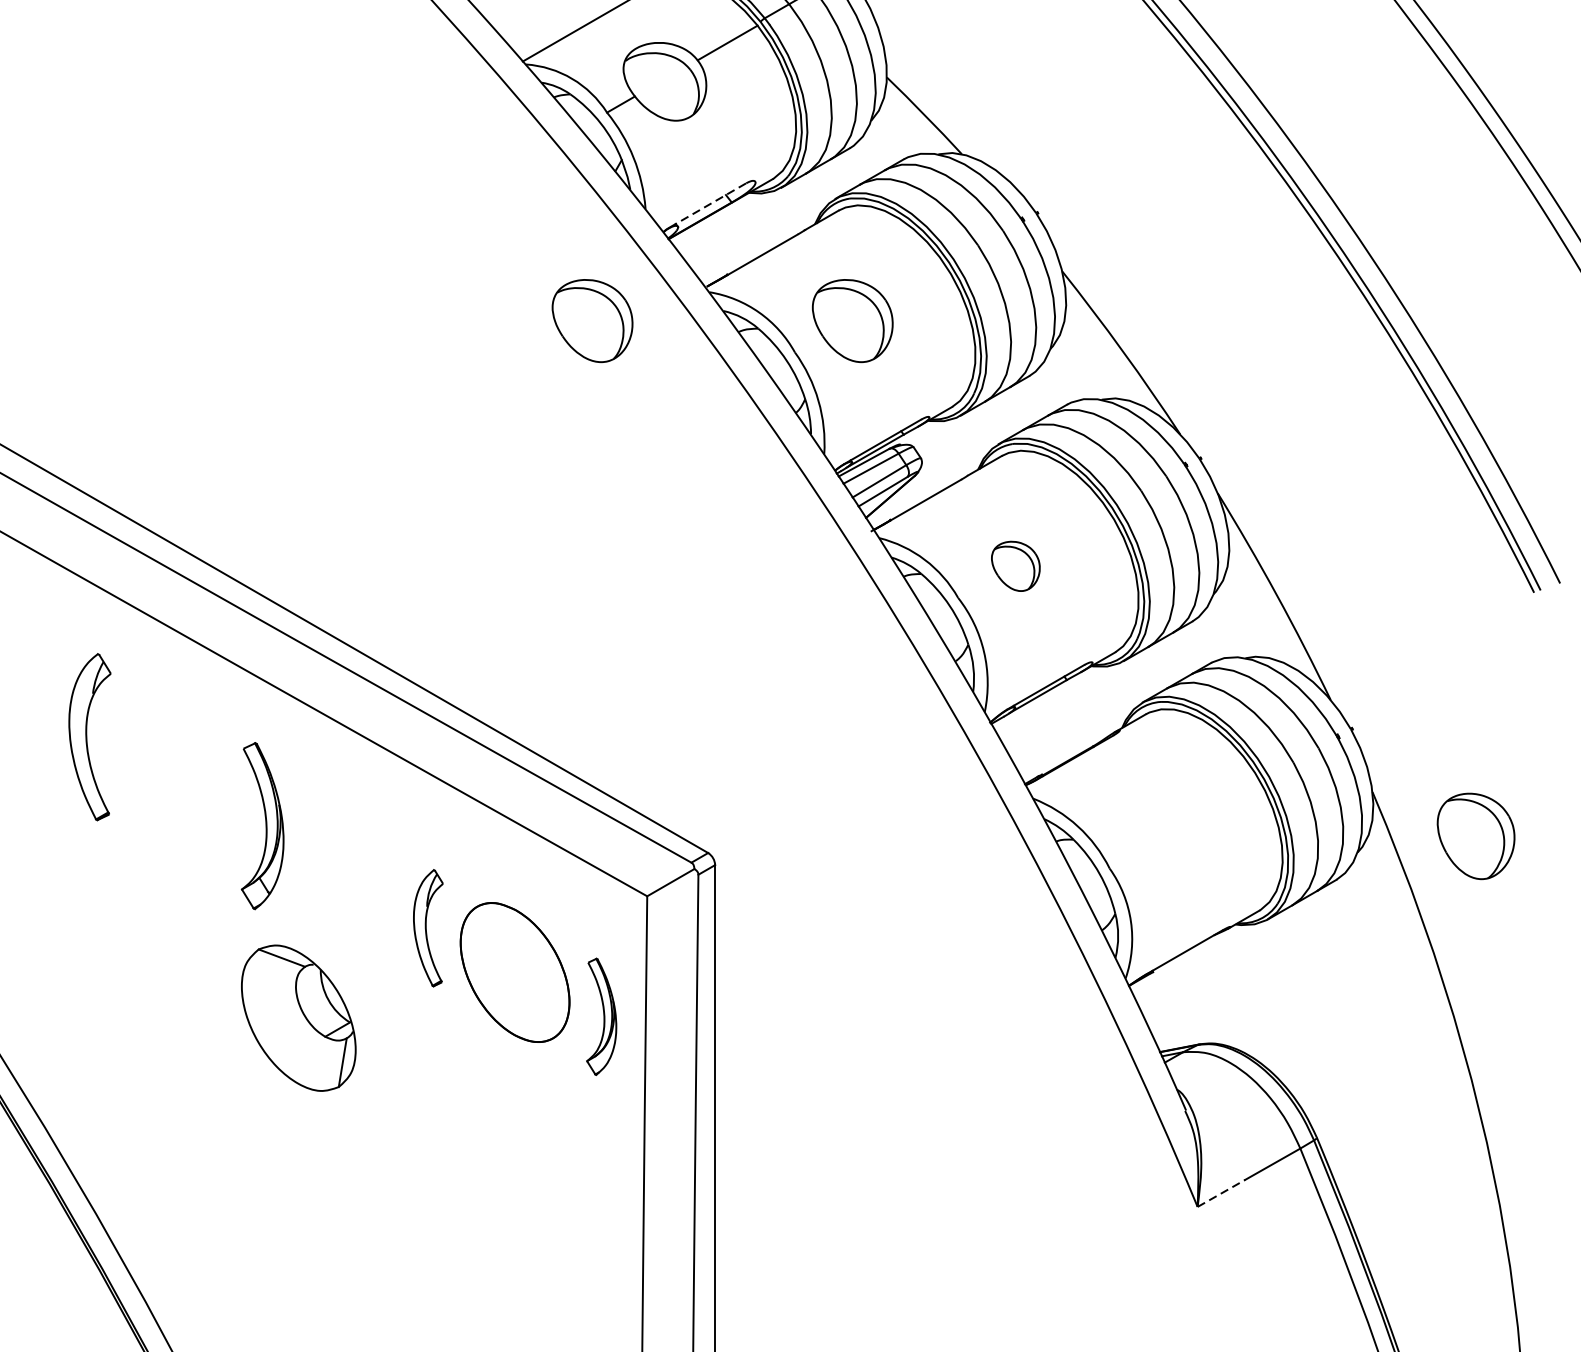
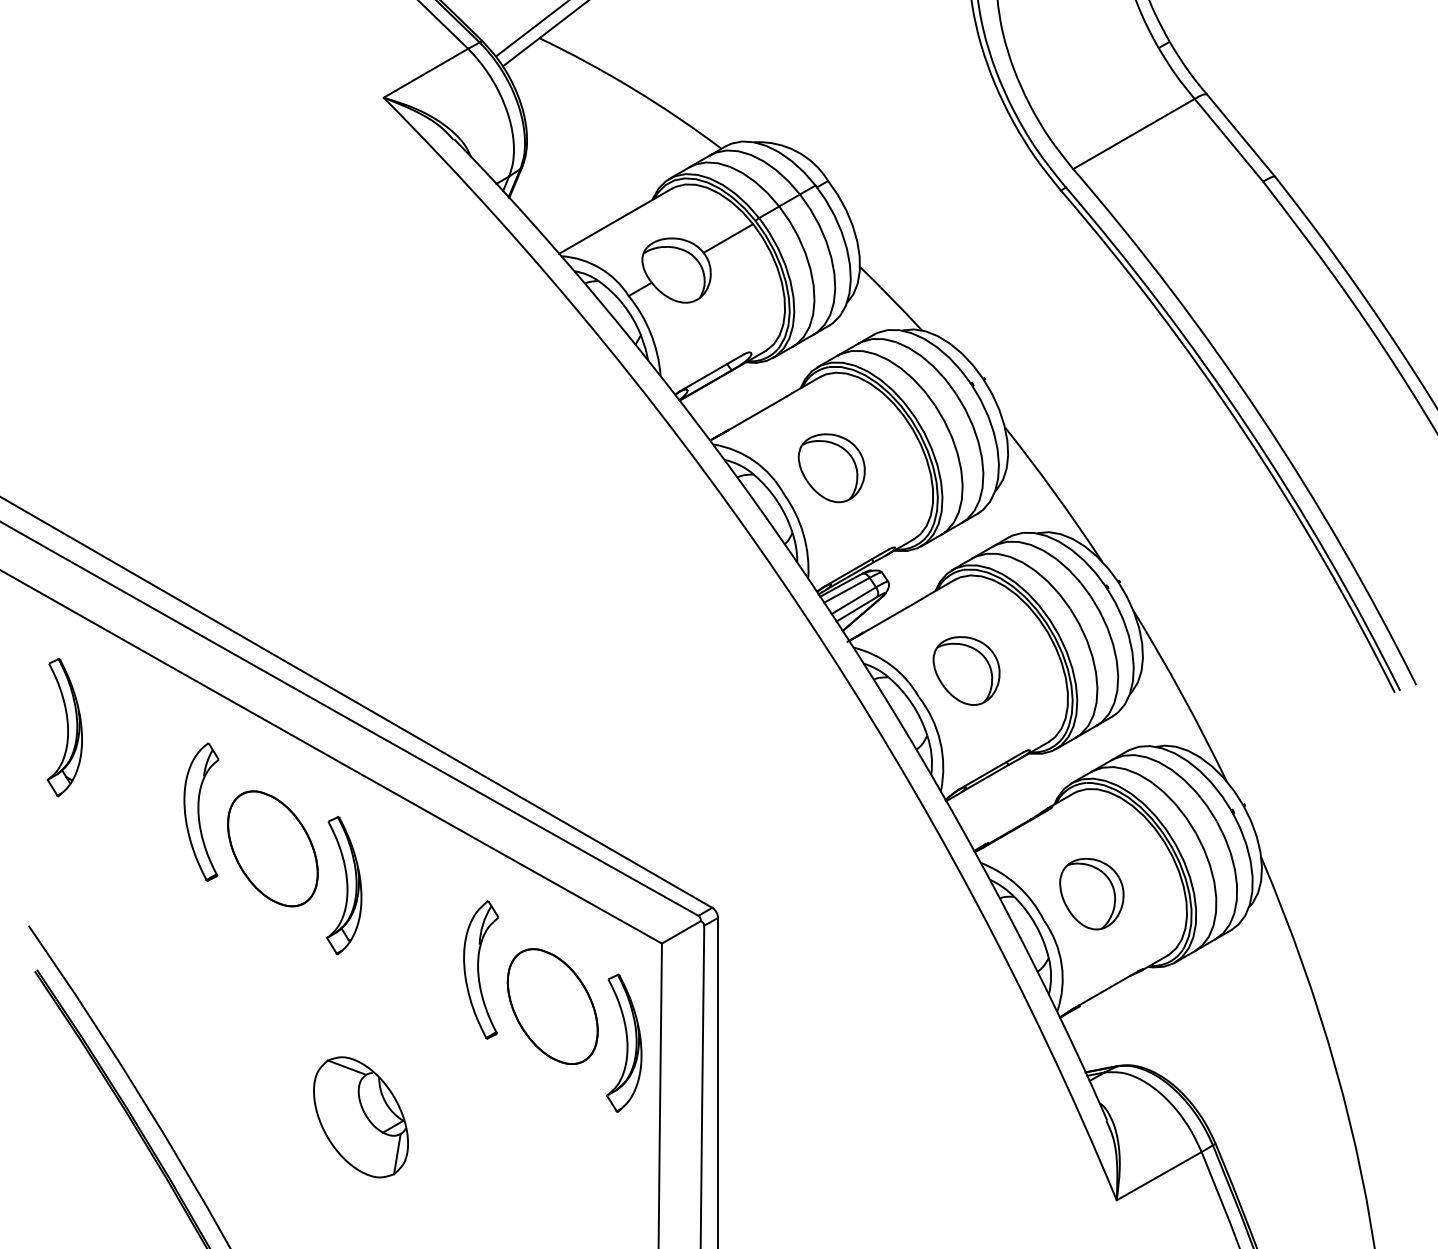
line: (708, 205) -> (712, 372), dashed -> solid
part: (592, 321) -> (616, 468), removed
part: (1015, 565) -> (966, 670), size x1.67
part: (175, 781) -> (272, 848), added
part: (1475, 835) -> (1091, 893), moved
part: (427, 927) -> (480, 969), size x1.43
part: (601, 1015) -> (624, 1042), size x1.43
part: (298, 1018) -> (360, 1117), moved
line: (1221, 1193) -> (1136, 1189), dashed -> solid

